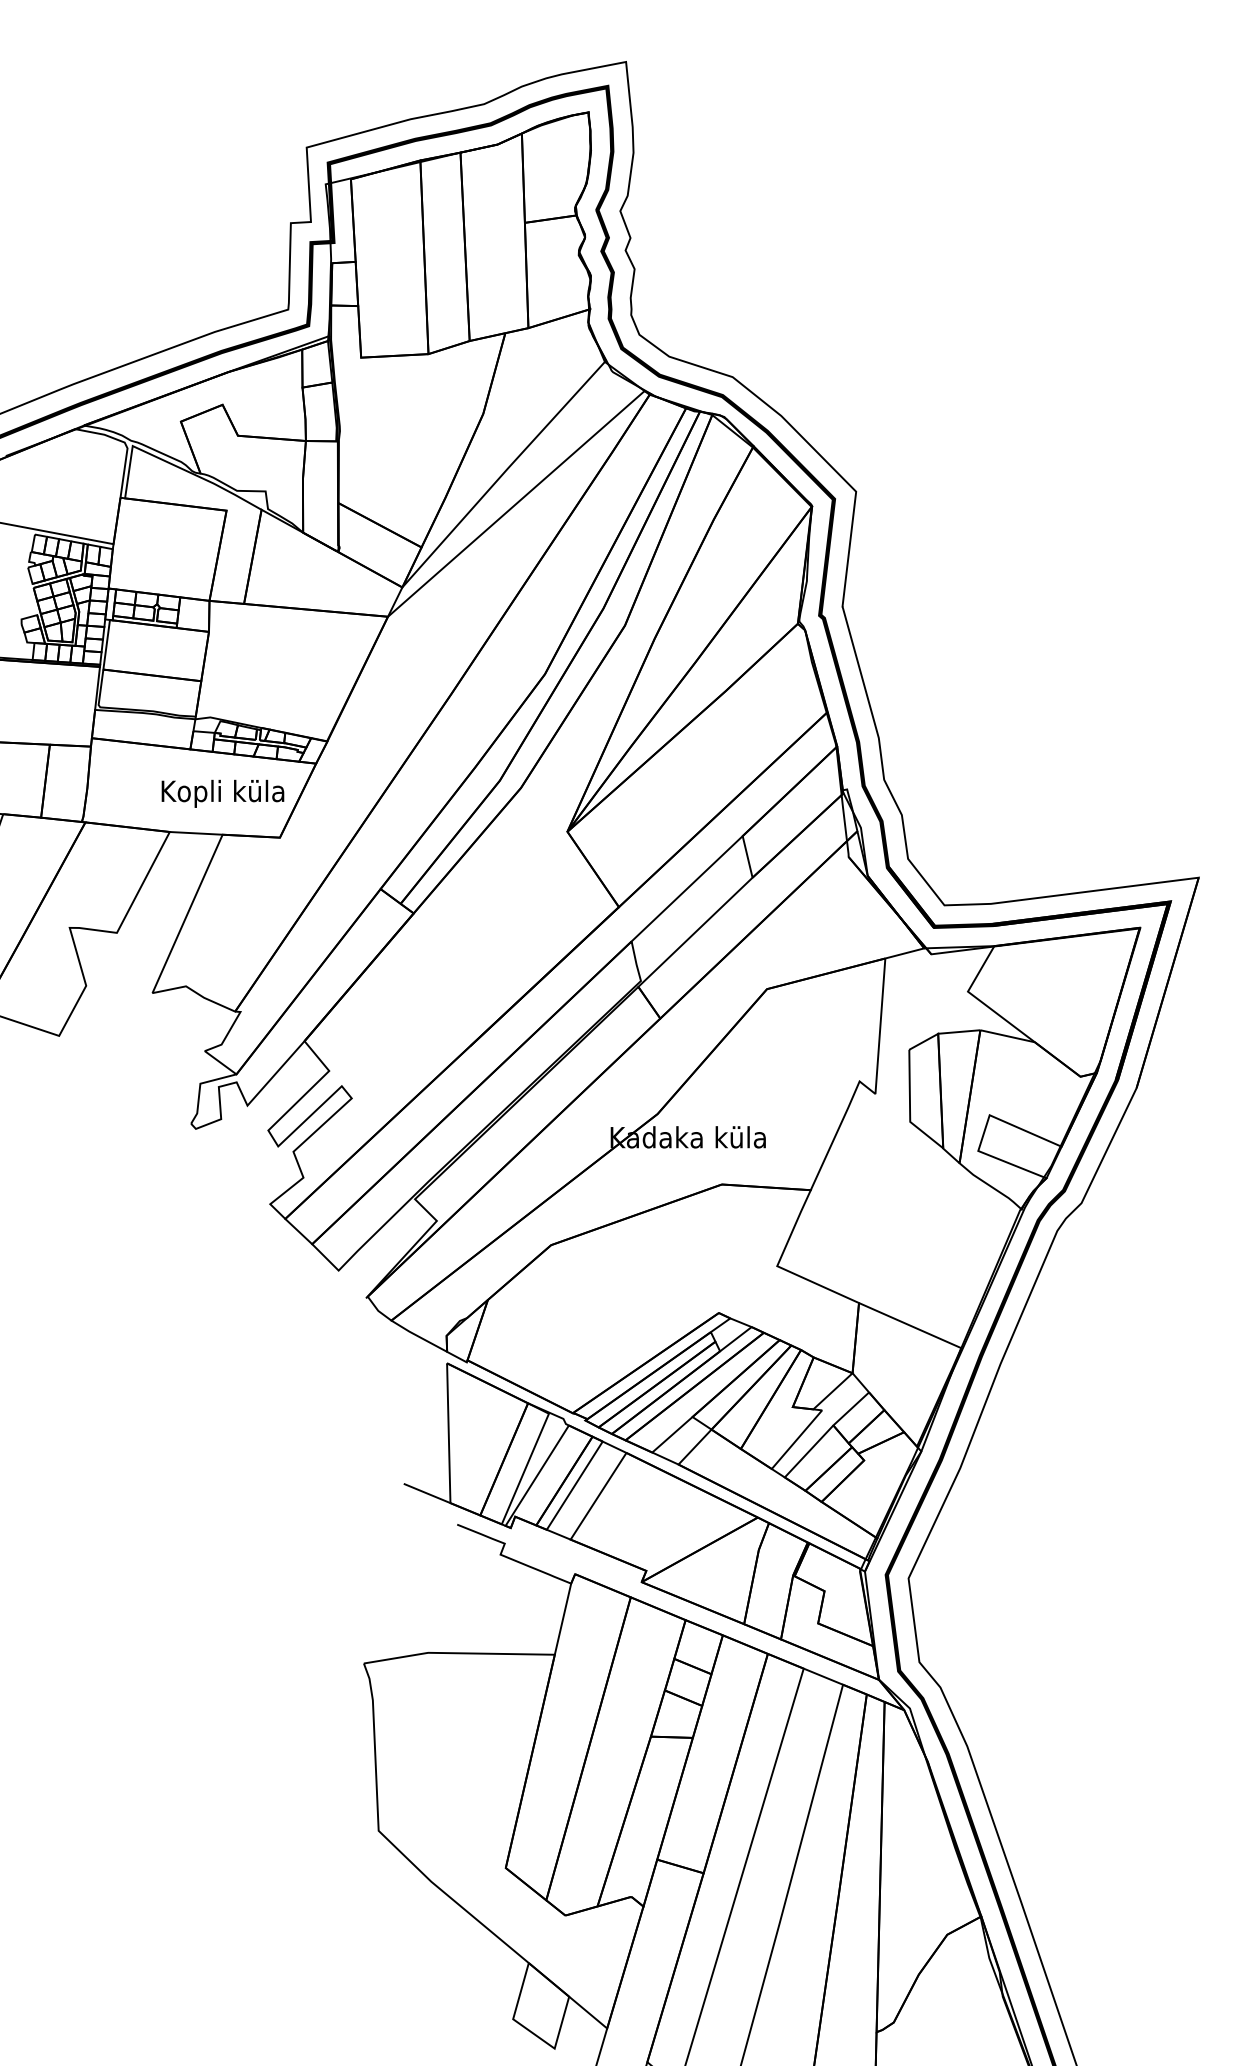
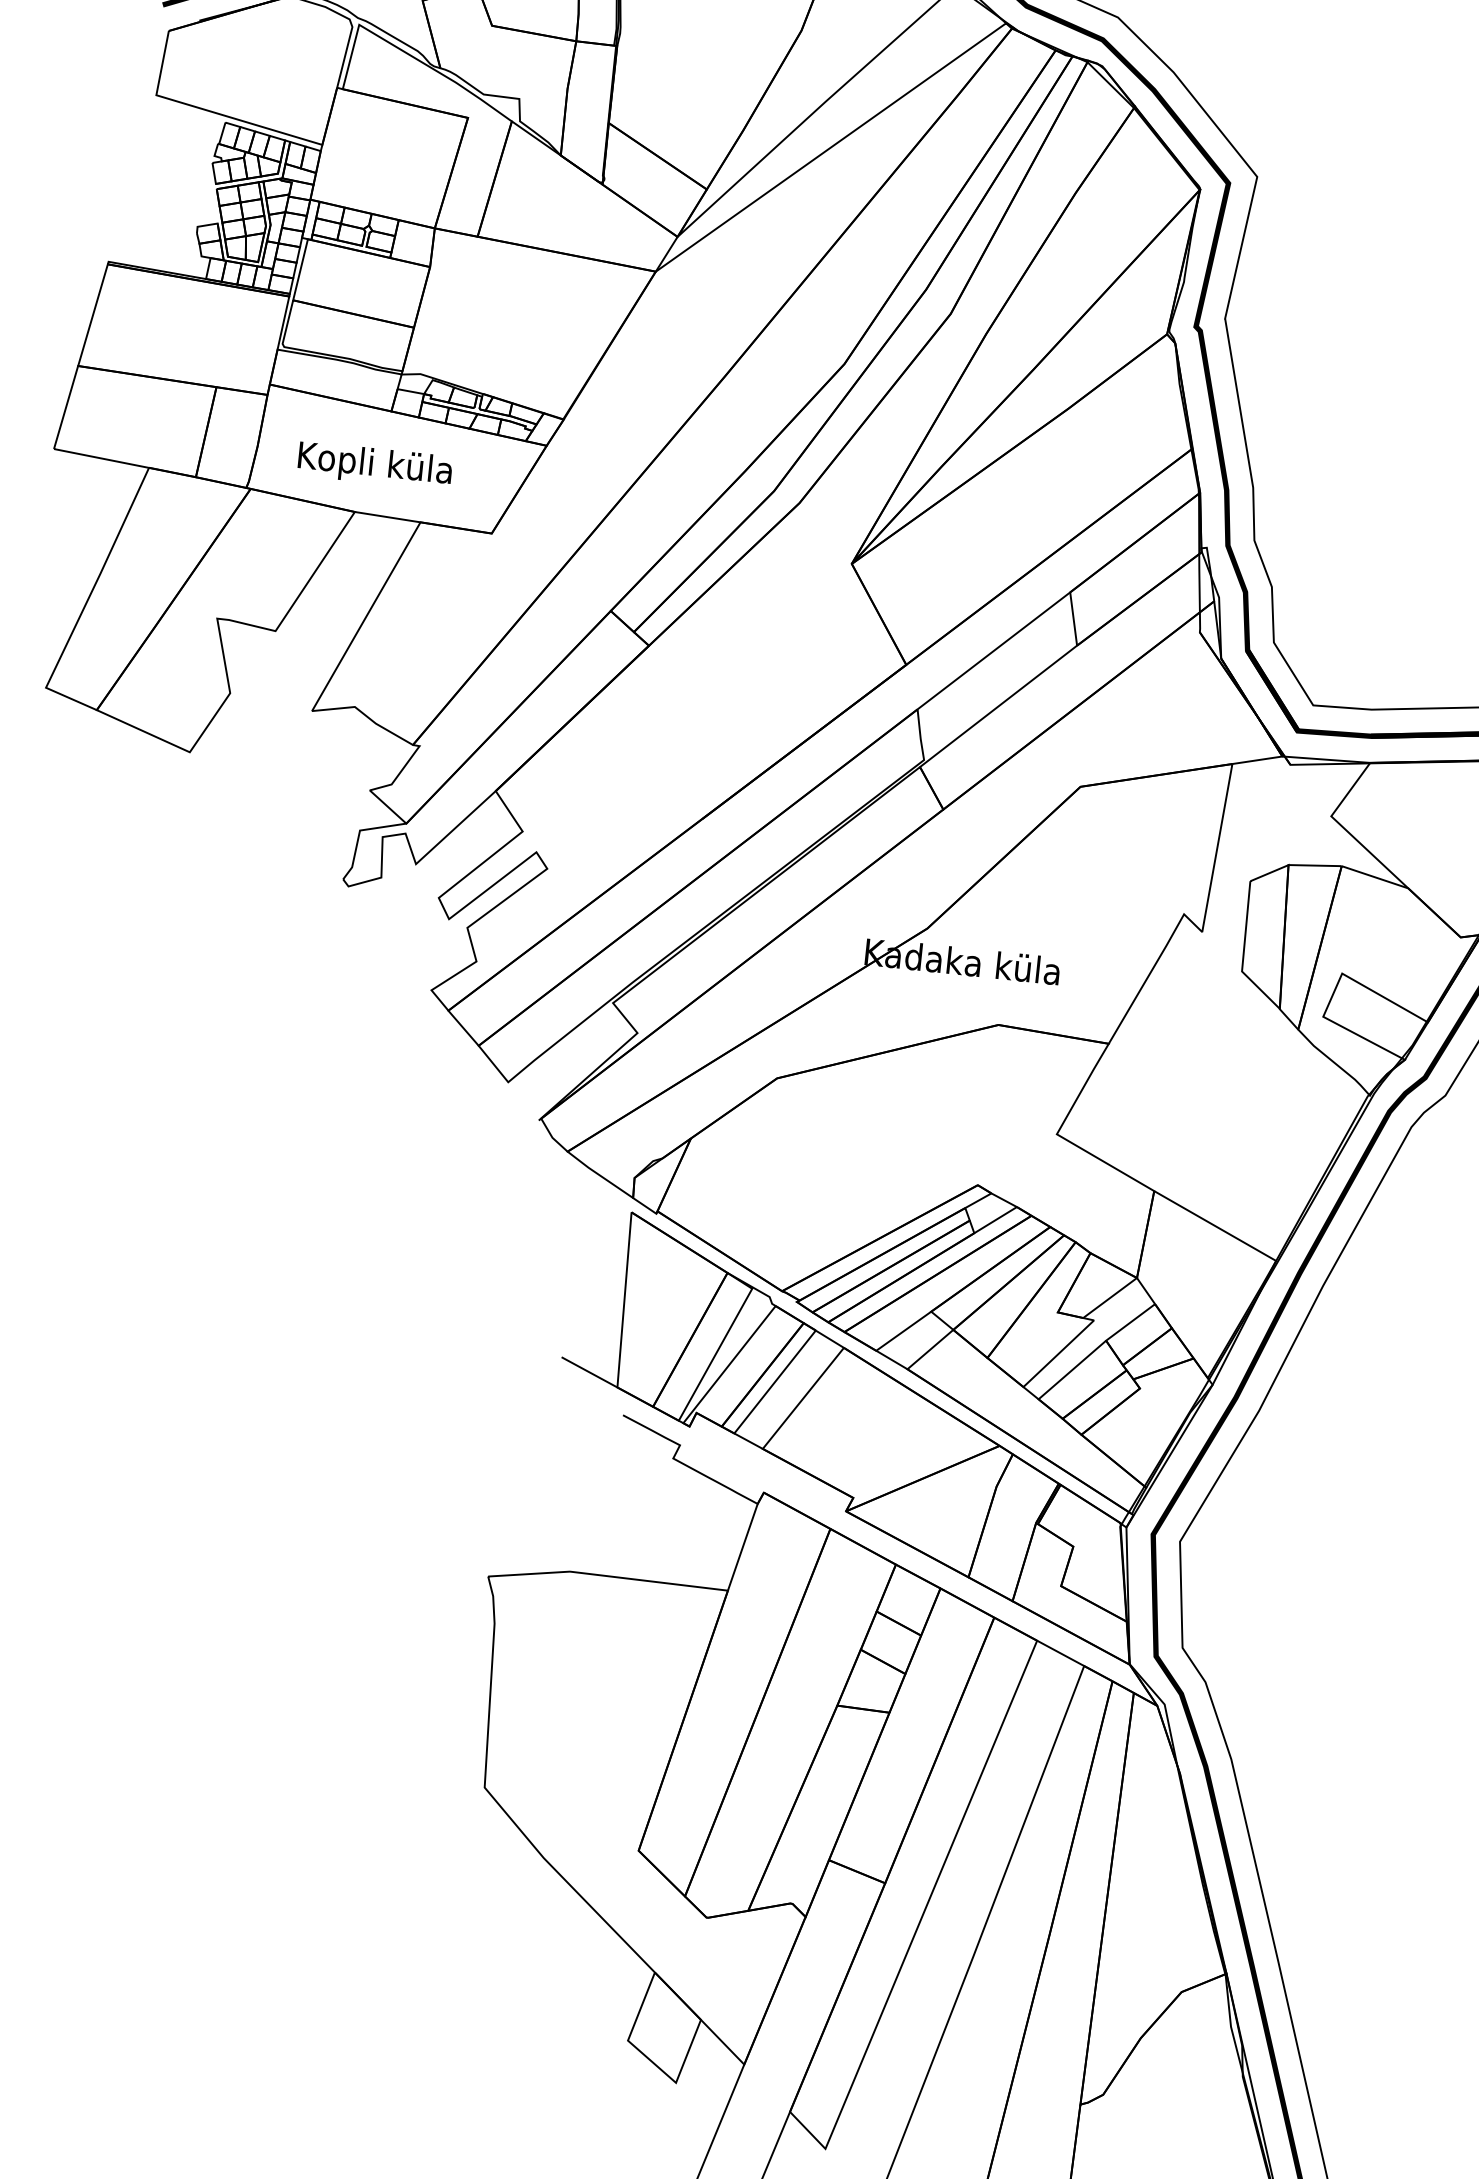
text: (222, 793) -> (374, 465), moved

